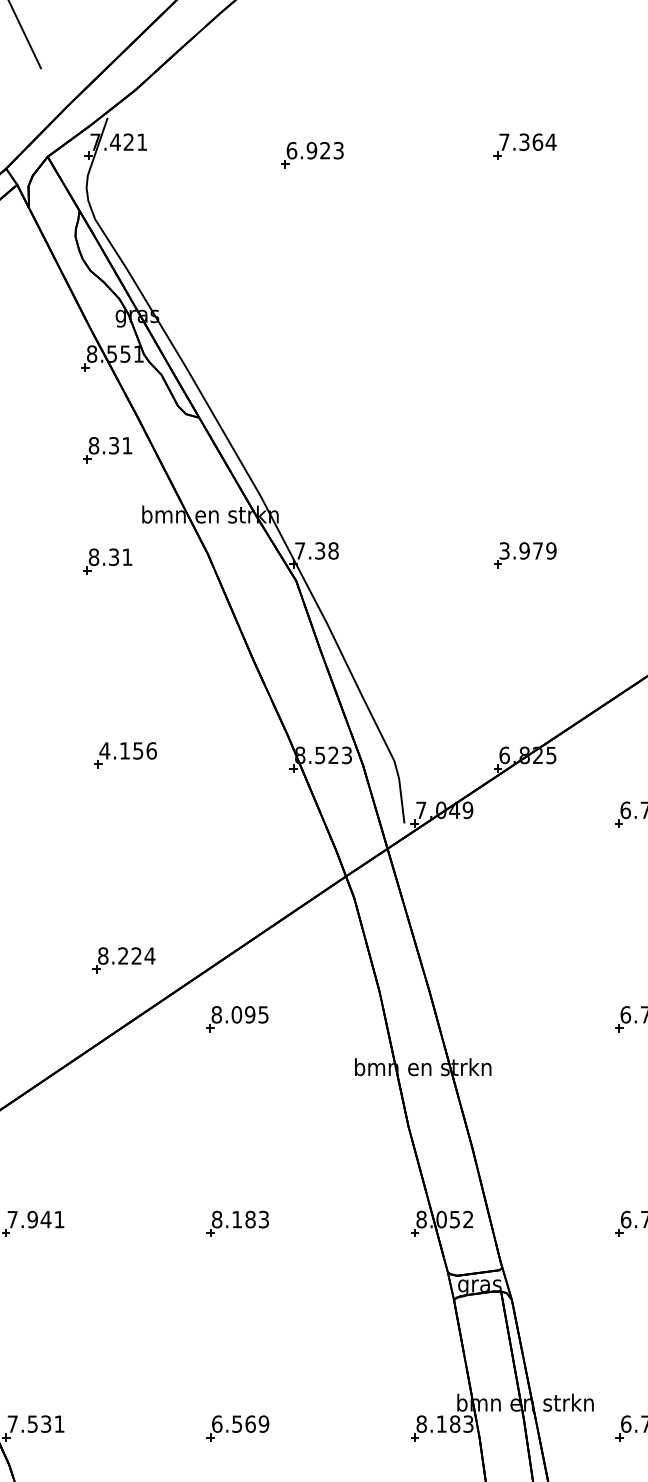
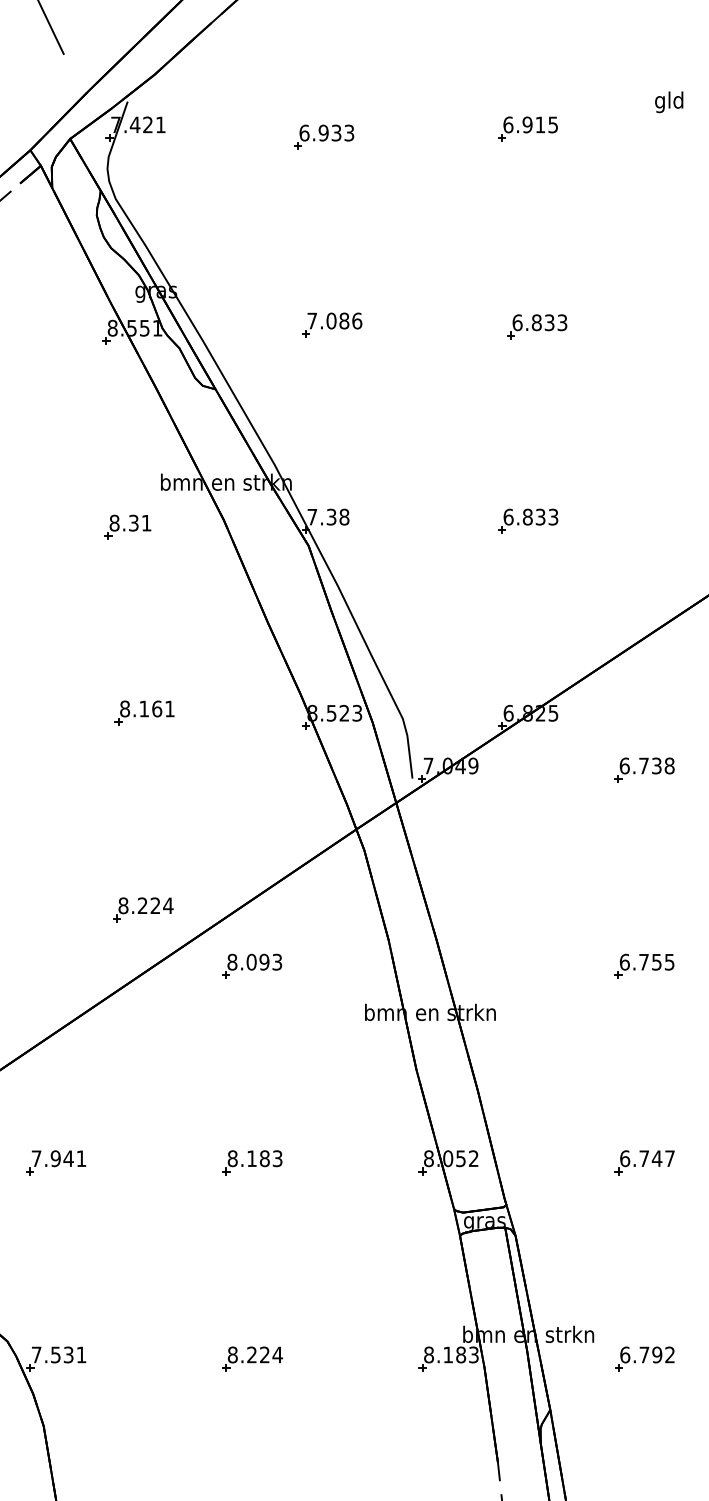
text: (527, 141) -> (530, 124), 7.364 -> 6.915
text: (325, 151) -> (336, 133), 6.923 -> 6.933
part: (321, 350) -> (332, 324), added
part: (534, 352) -> (537, 326), added
part: (107, 449) -> (127, 419), removed
text: (527, 550) -> (530, 516), 3.979 -> 6.833
text: (128, 750) -> (147, 708), 4.156 -> 8.161
text: (263, 1014) -> (277, 961), 8.095 -> 8.093
text: (239, 1423) -> (254, 1354), 6.569 -> 8.224

